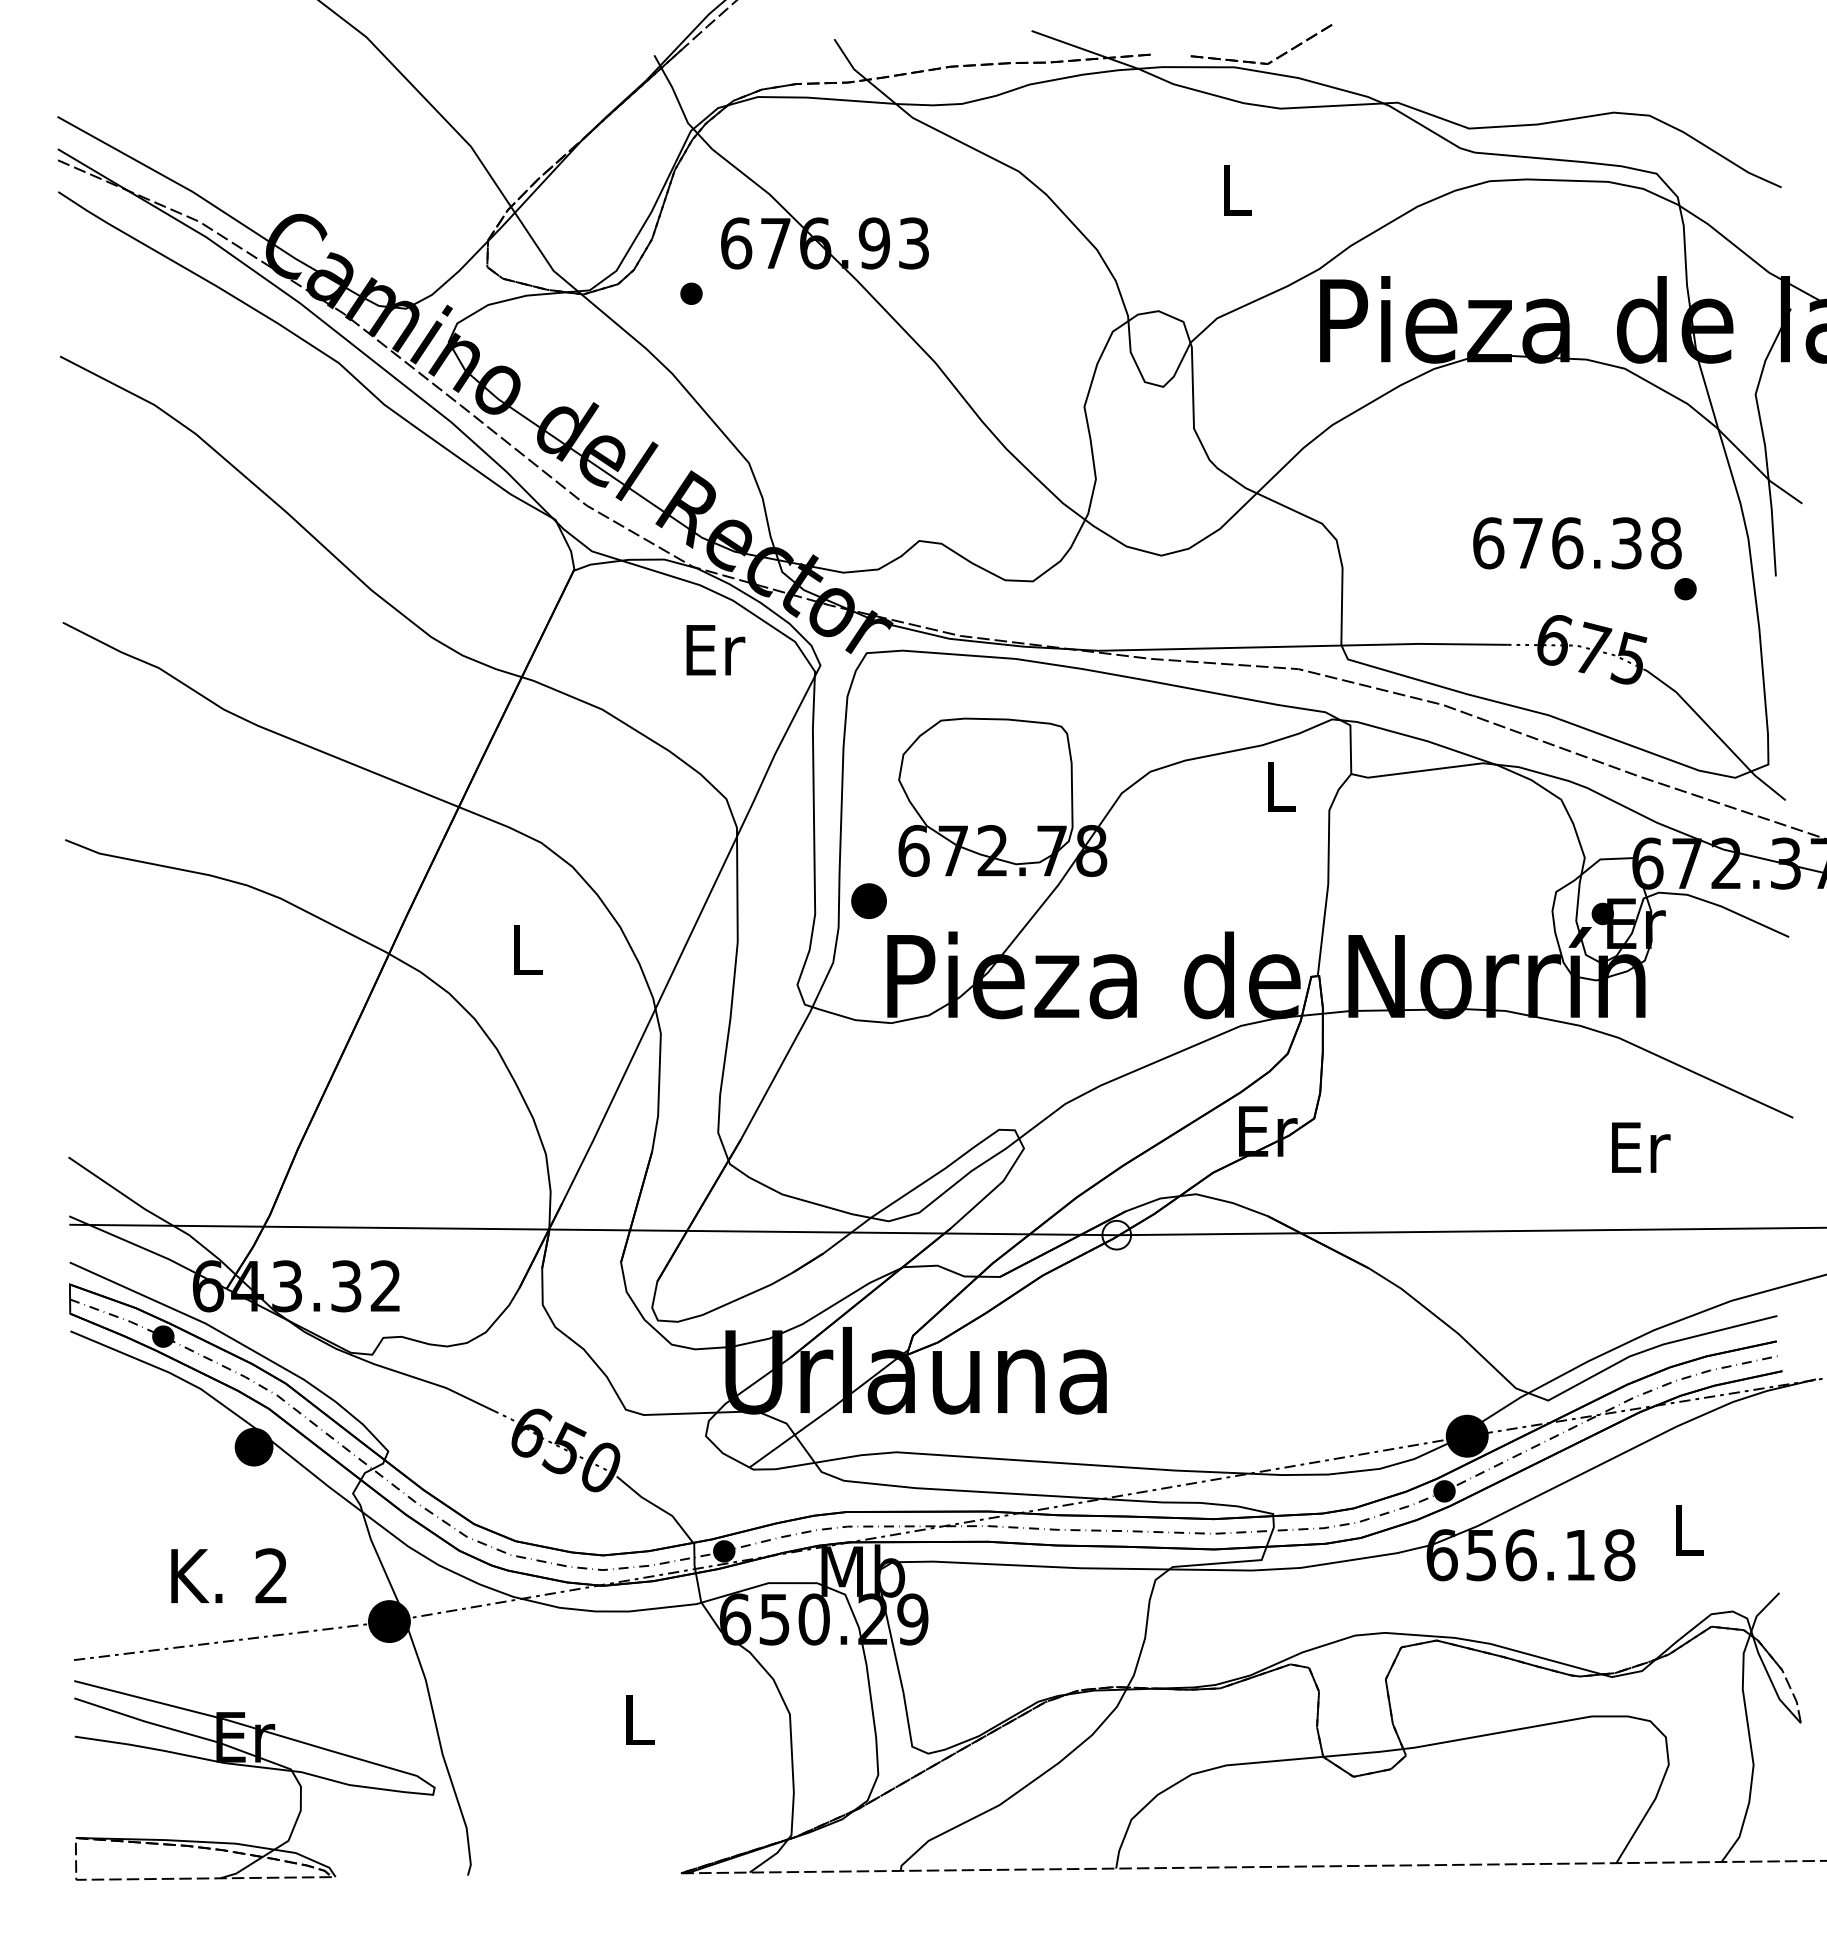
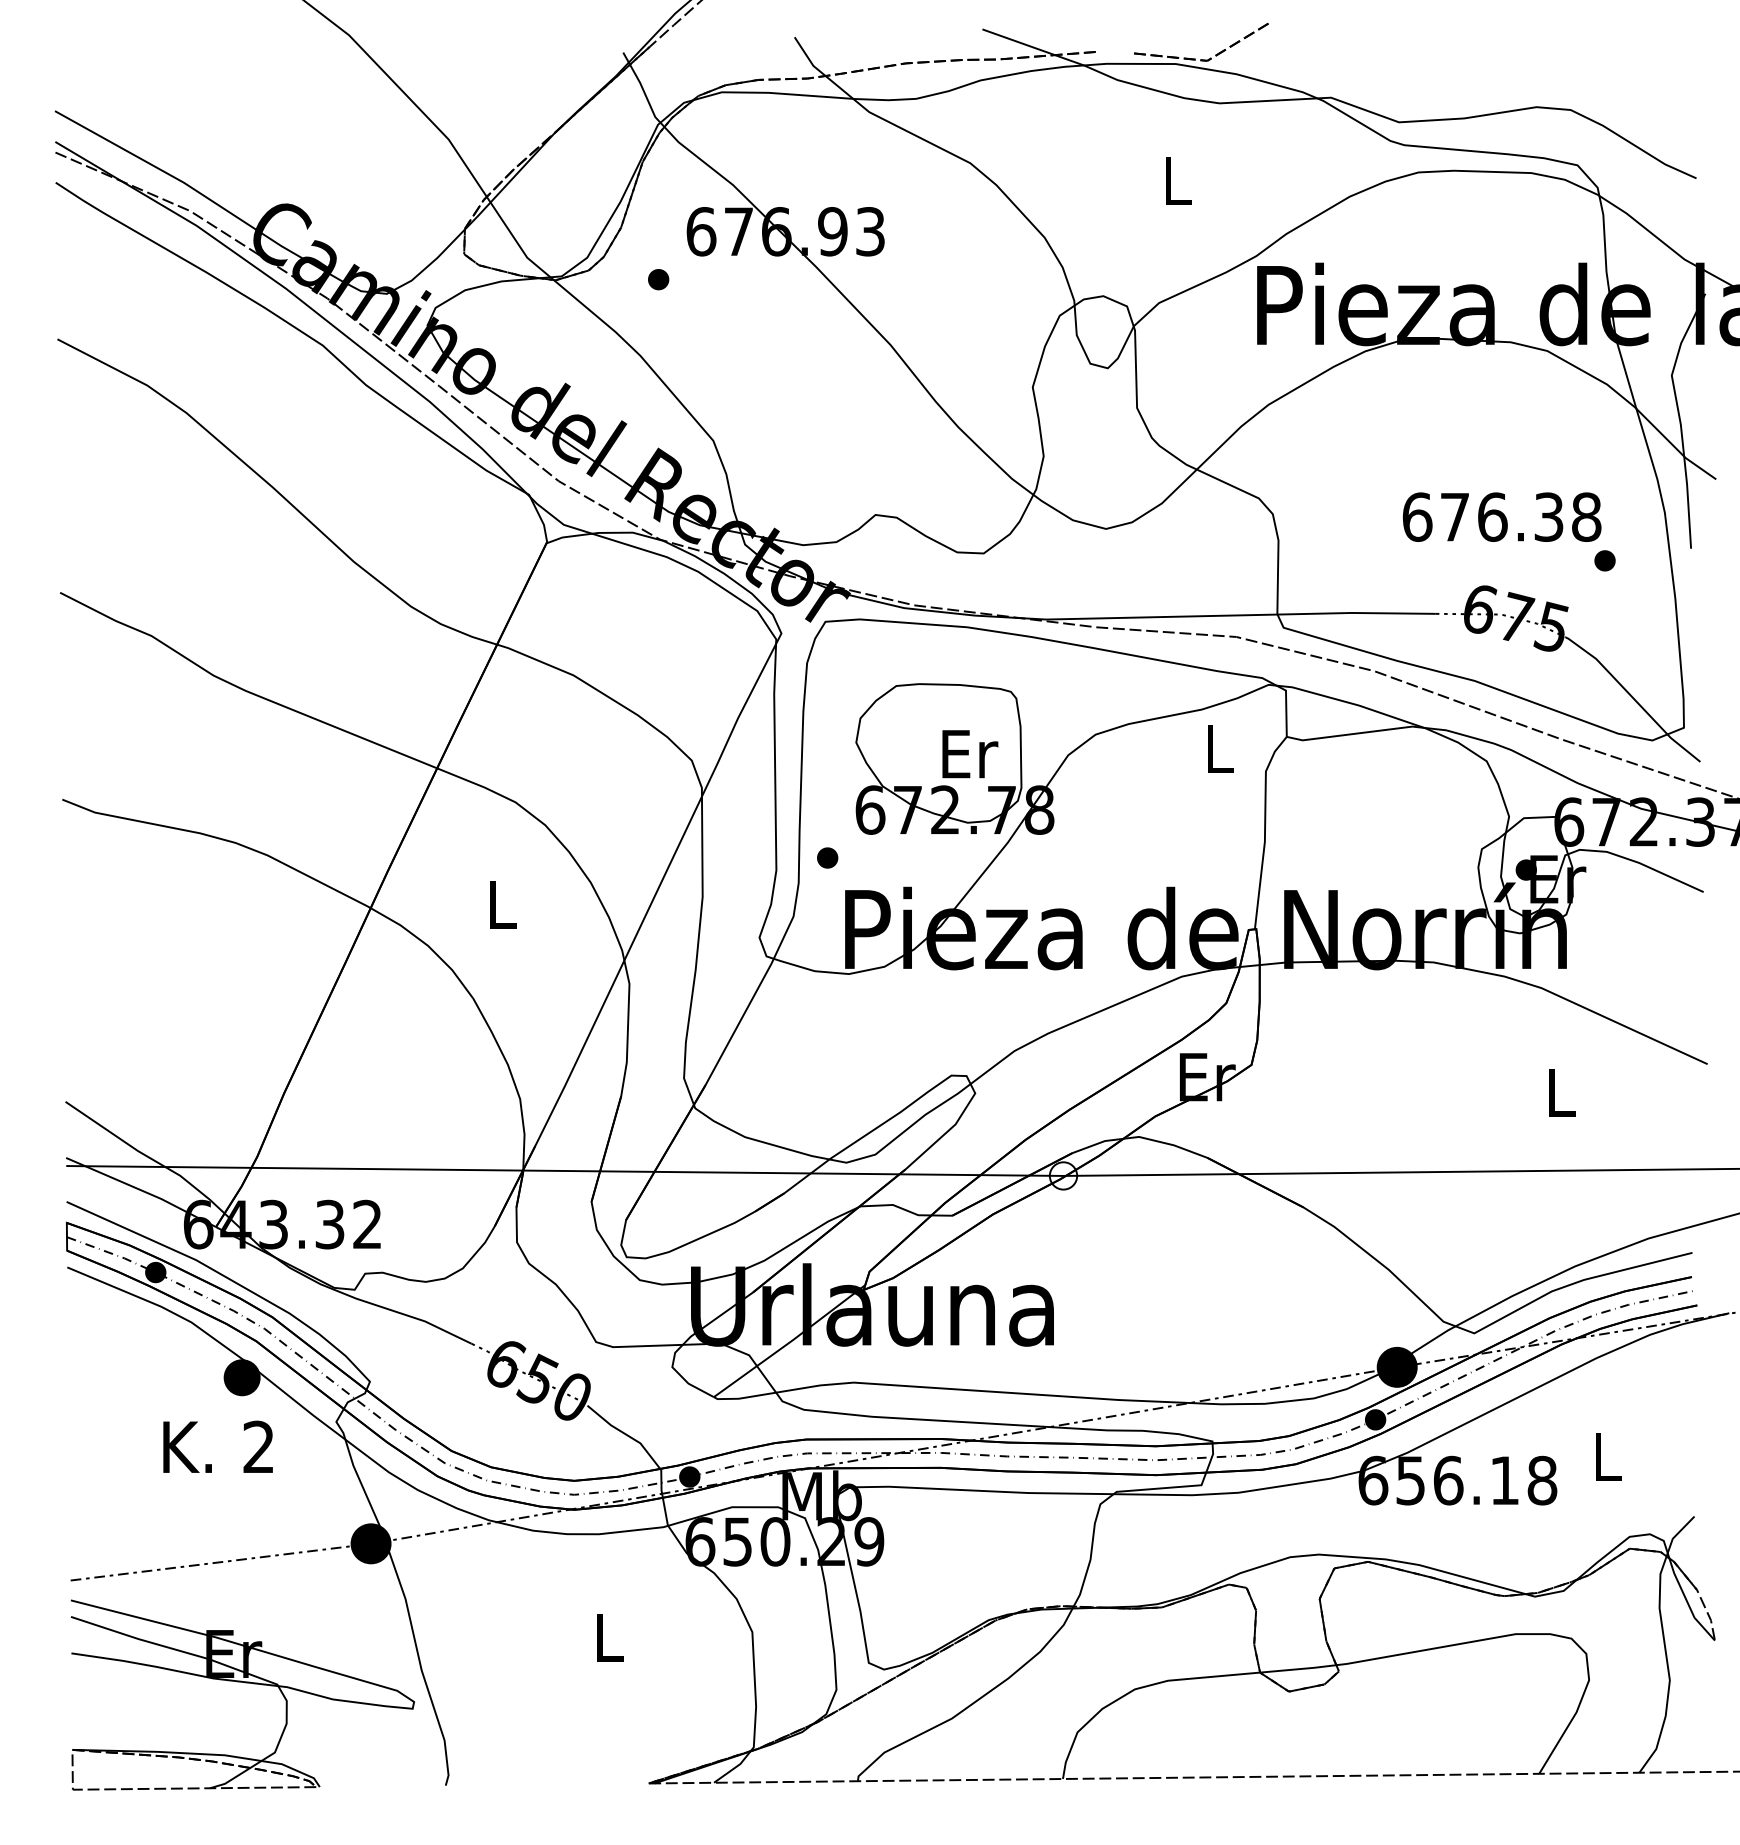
text: (715, 650) -> (969, 754), moved
part: (868, 901) -> (827, 858), size x0.62
text: (1641, 1147) -> (1563, 1092), Er -> L
text: (228, 1575) -> (217, 1446), moved

